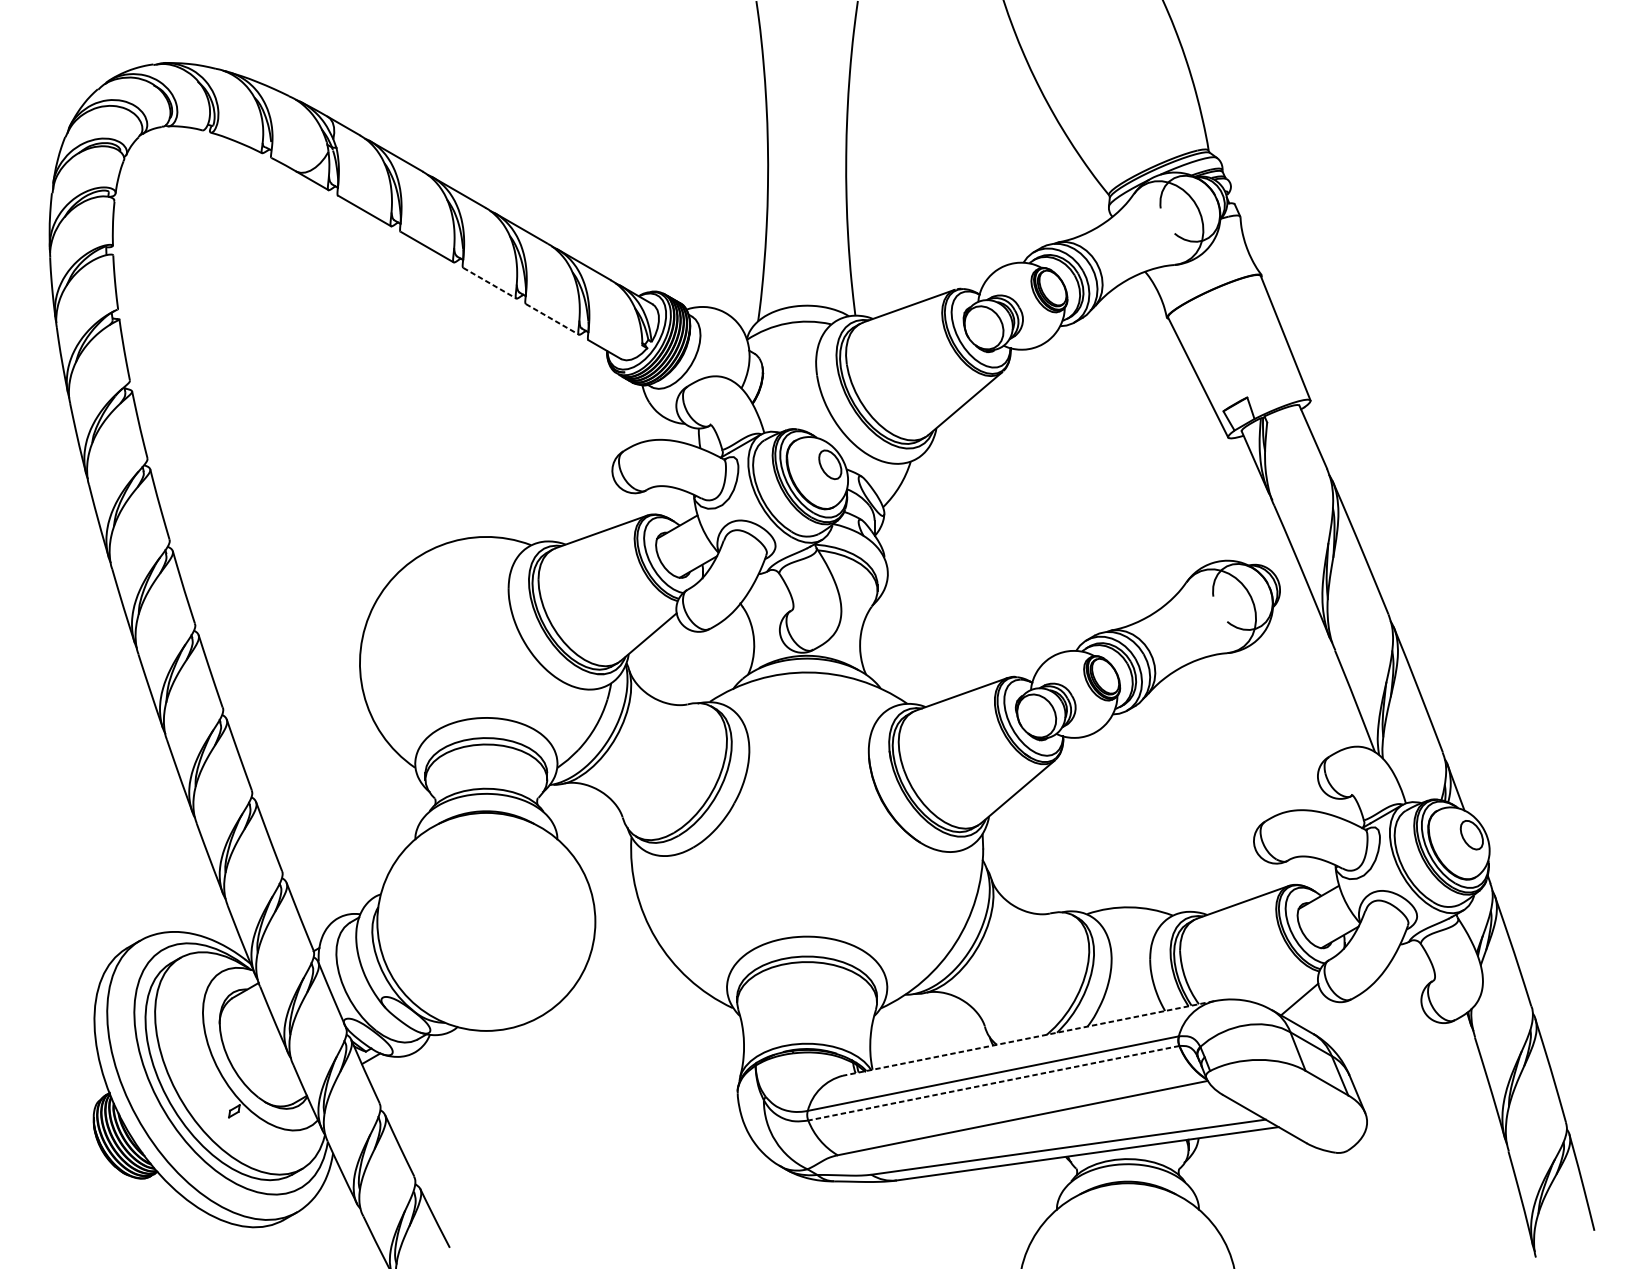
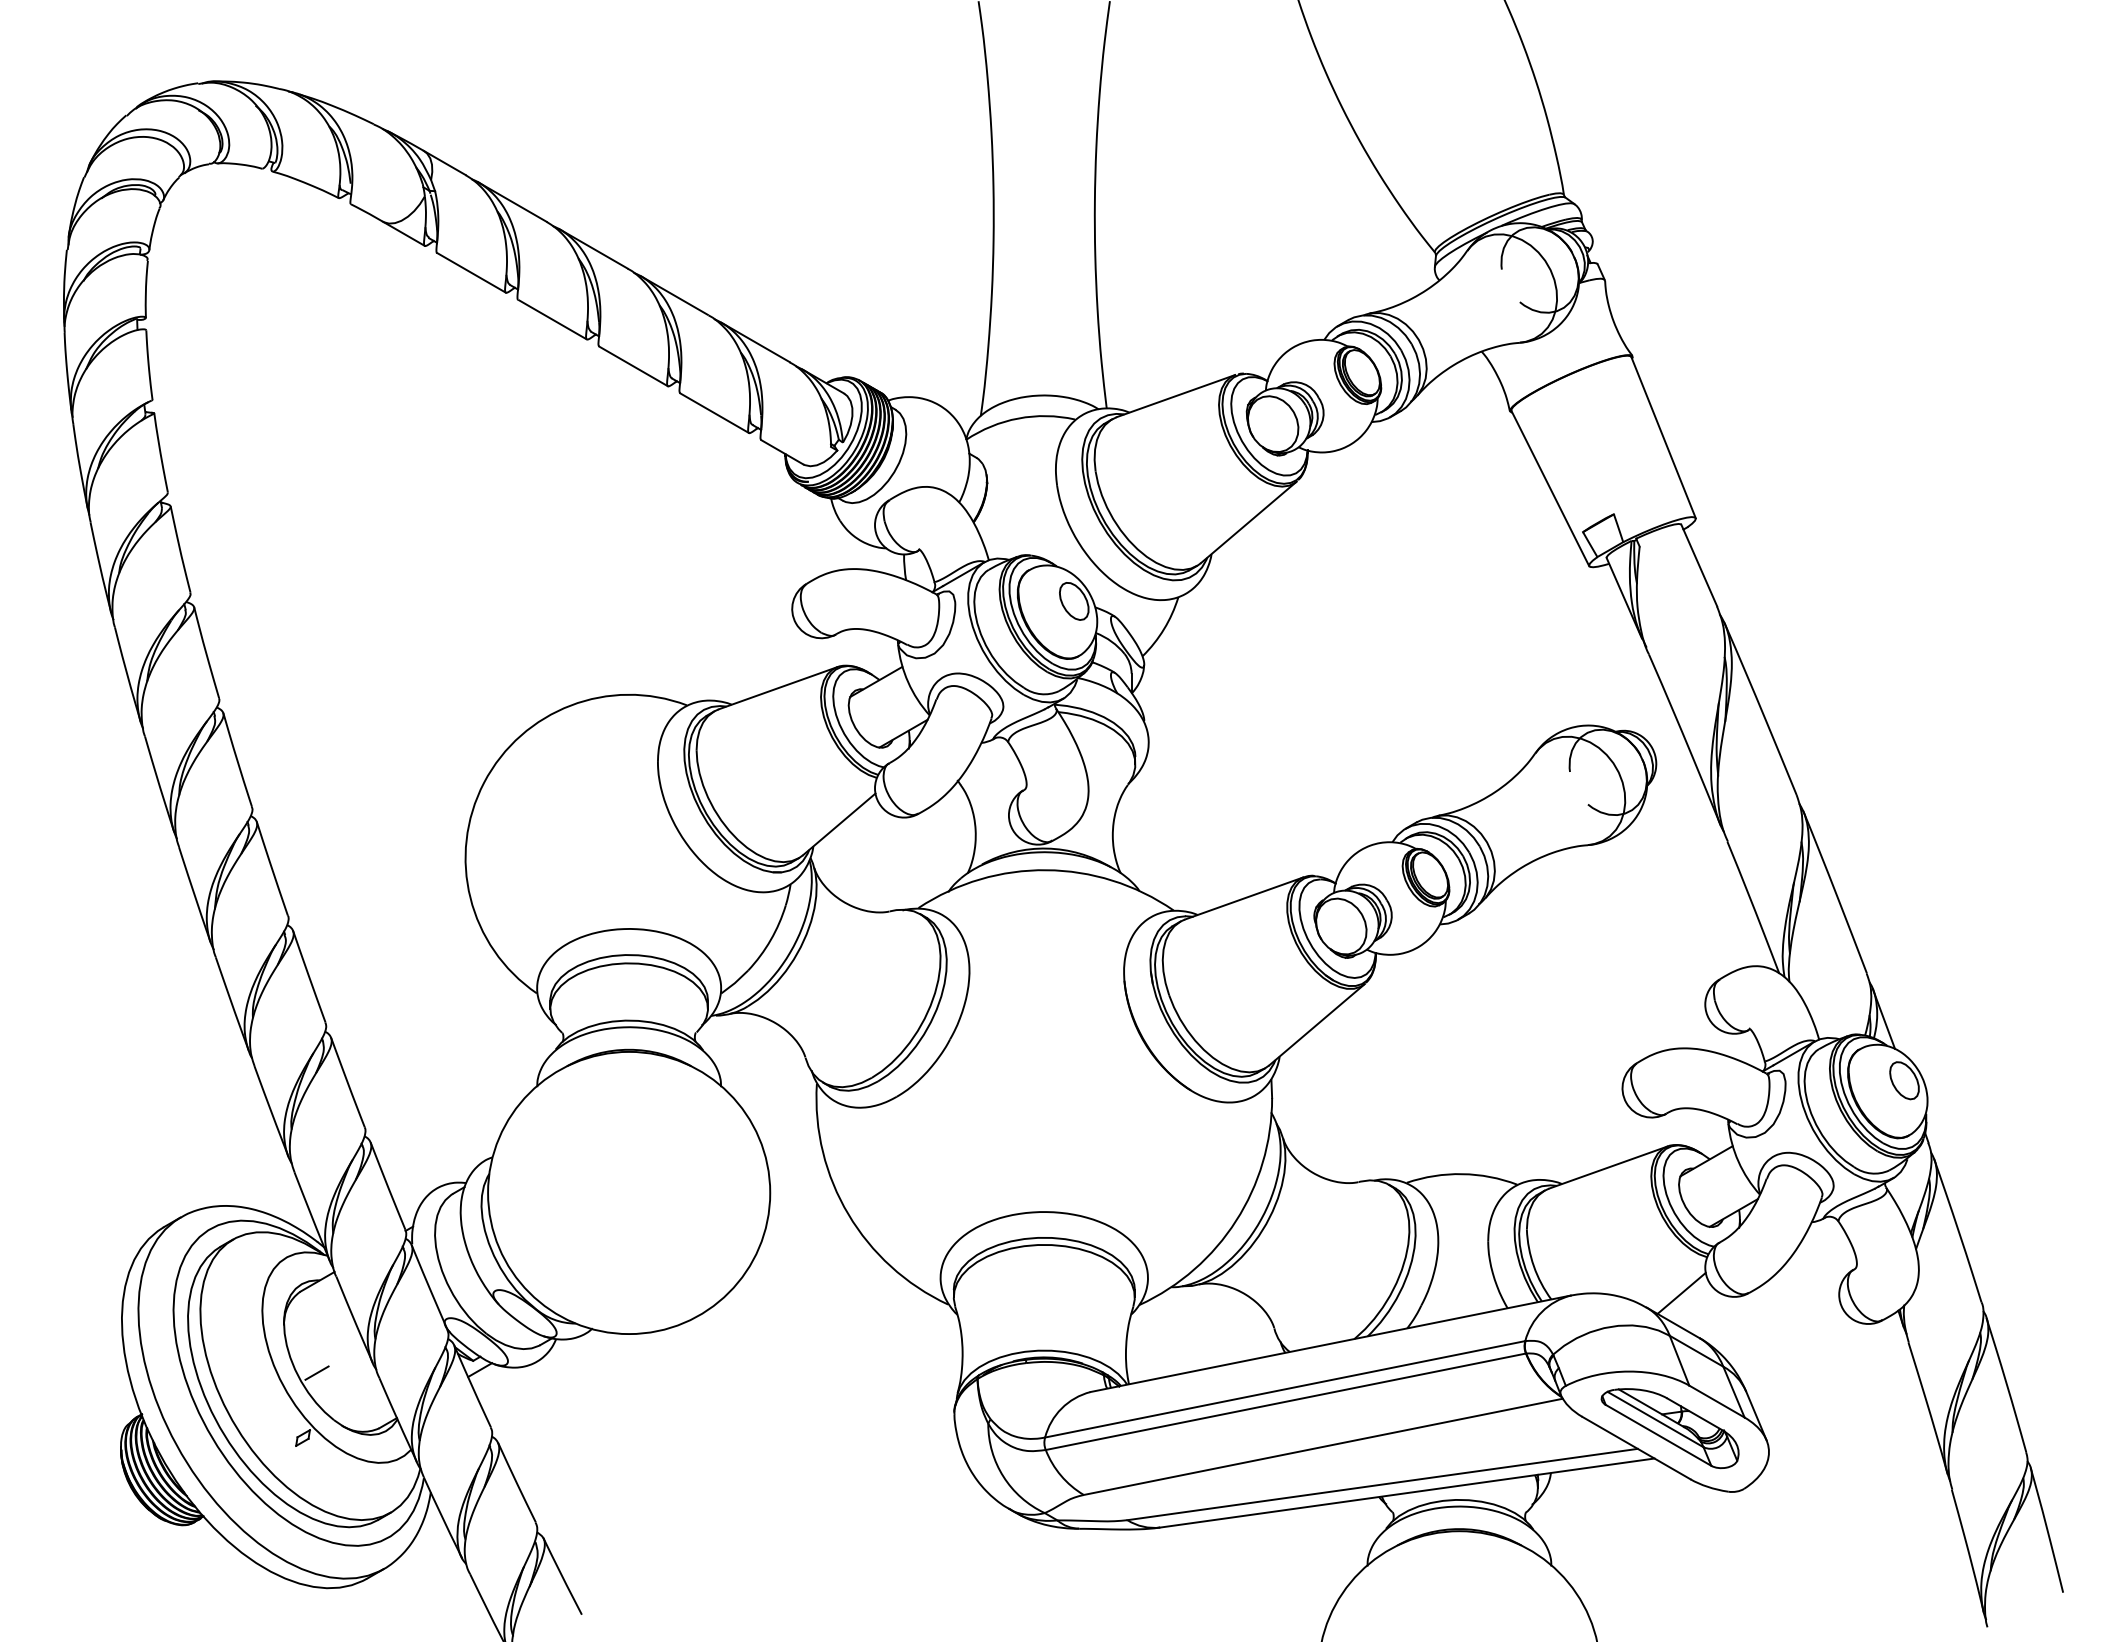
line: (489, 283) -> (633, 366), dashed -> solid
line: (552, 319) -> (714, 413), dashed -> solid
line: (1028, 1038) -> (1330, 1343), dashed -> solid
line: (244, 1061) -> (316, 1373), added
line: (993, 1083) -> (1285, 1401), dashed -> solid
part: (1290, 1103) -> (1669, 1428), added

